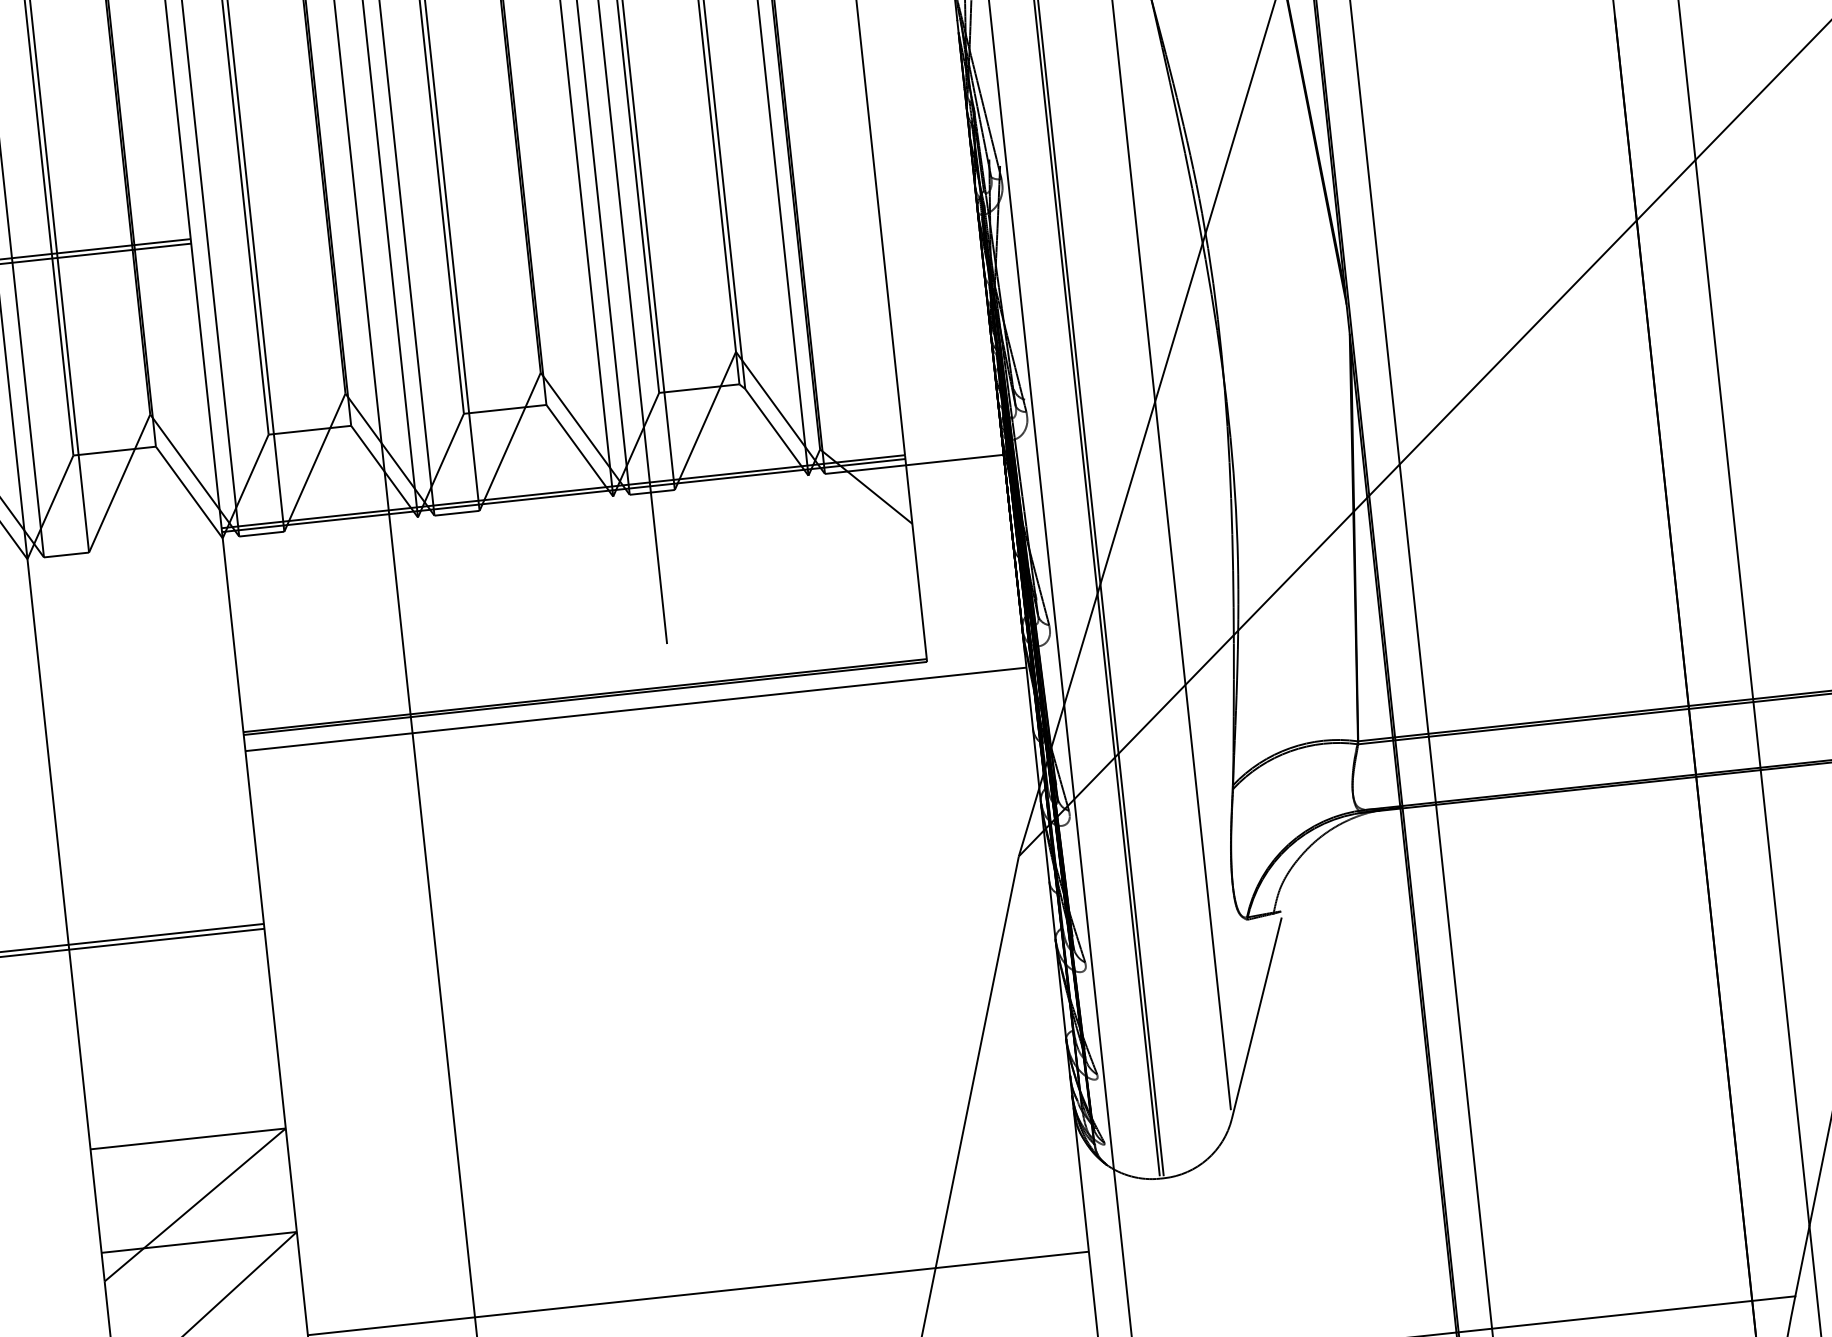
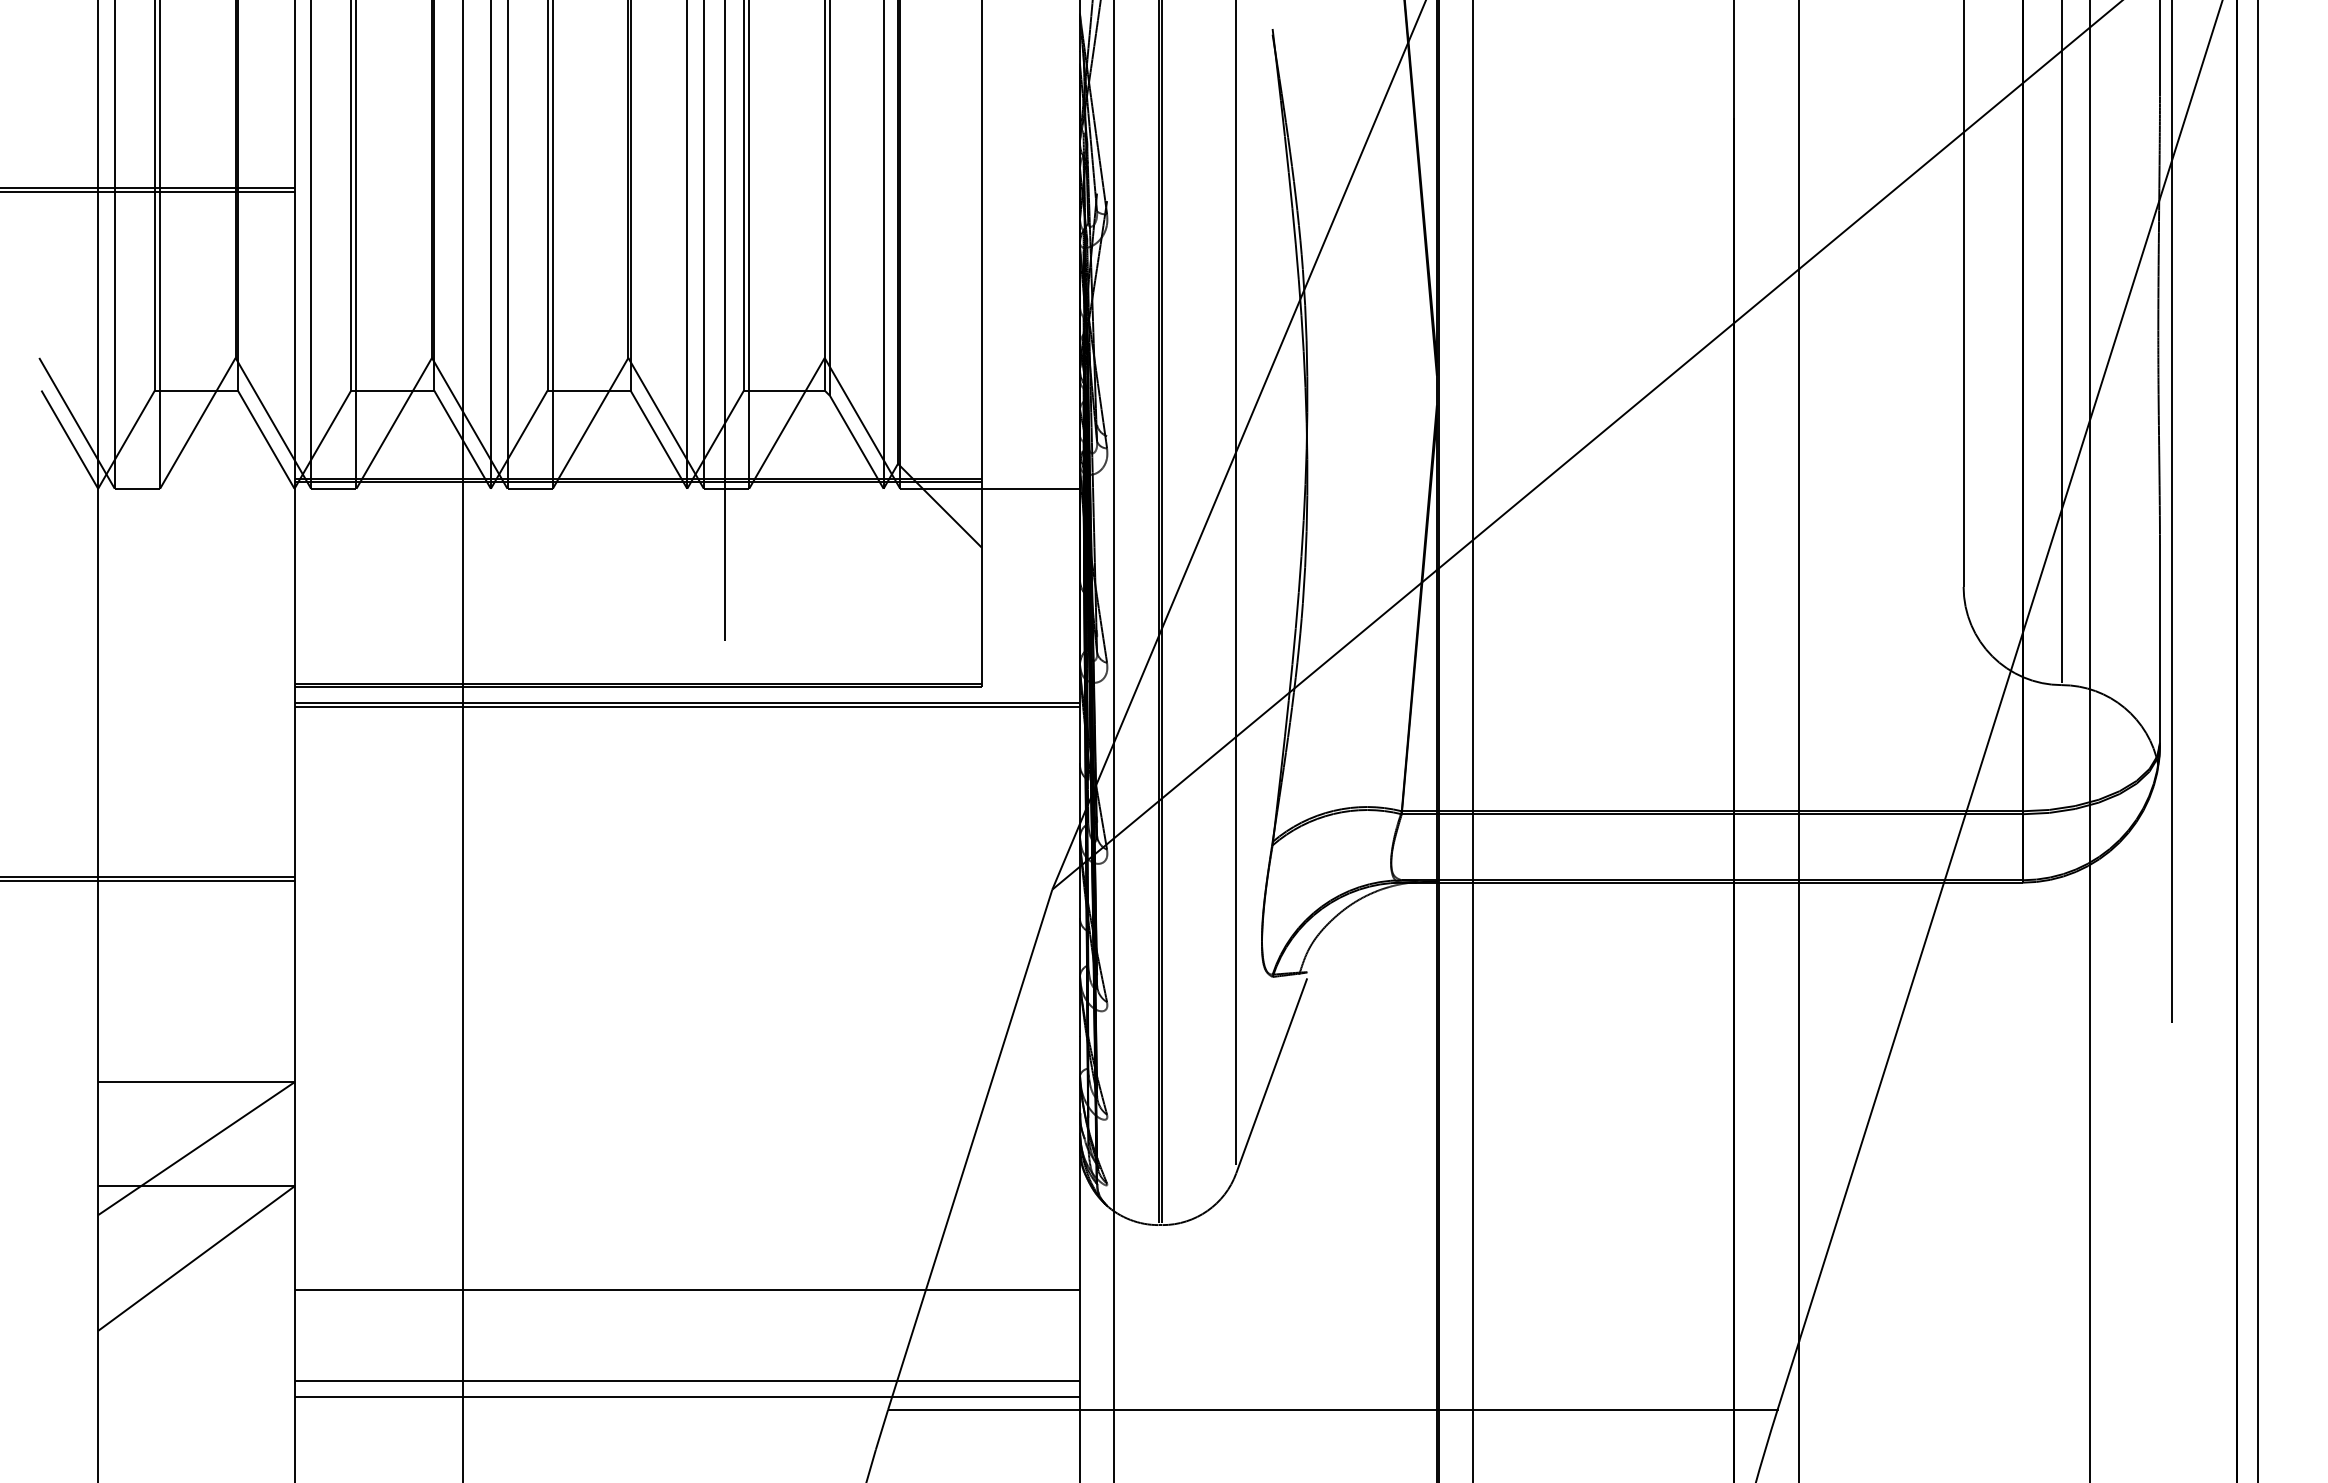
line: (635, 713) -> (686, 706), added

